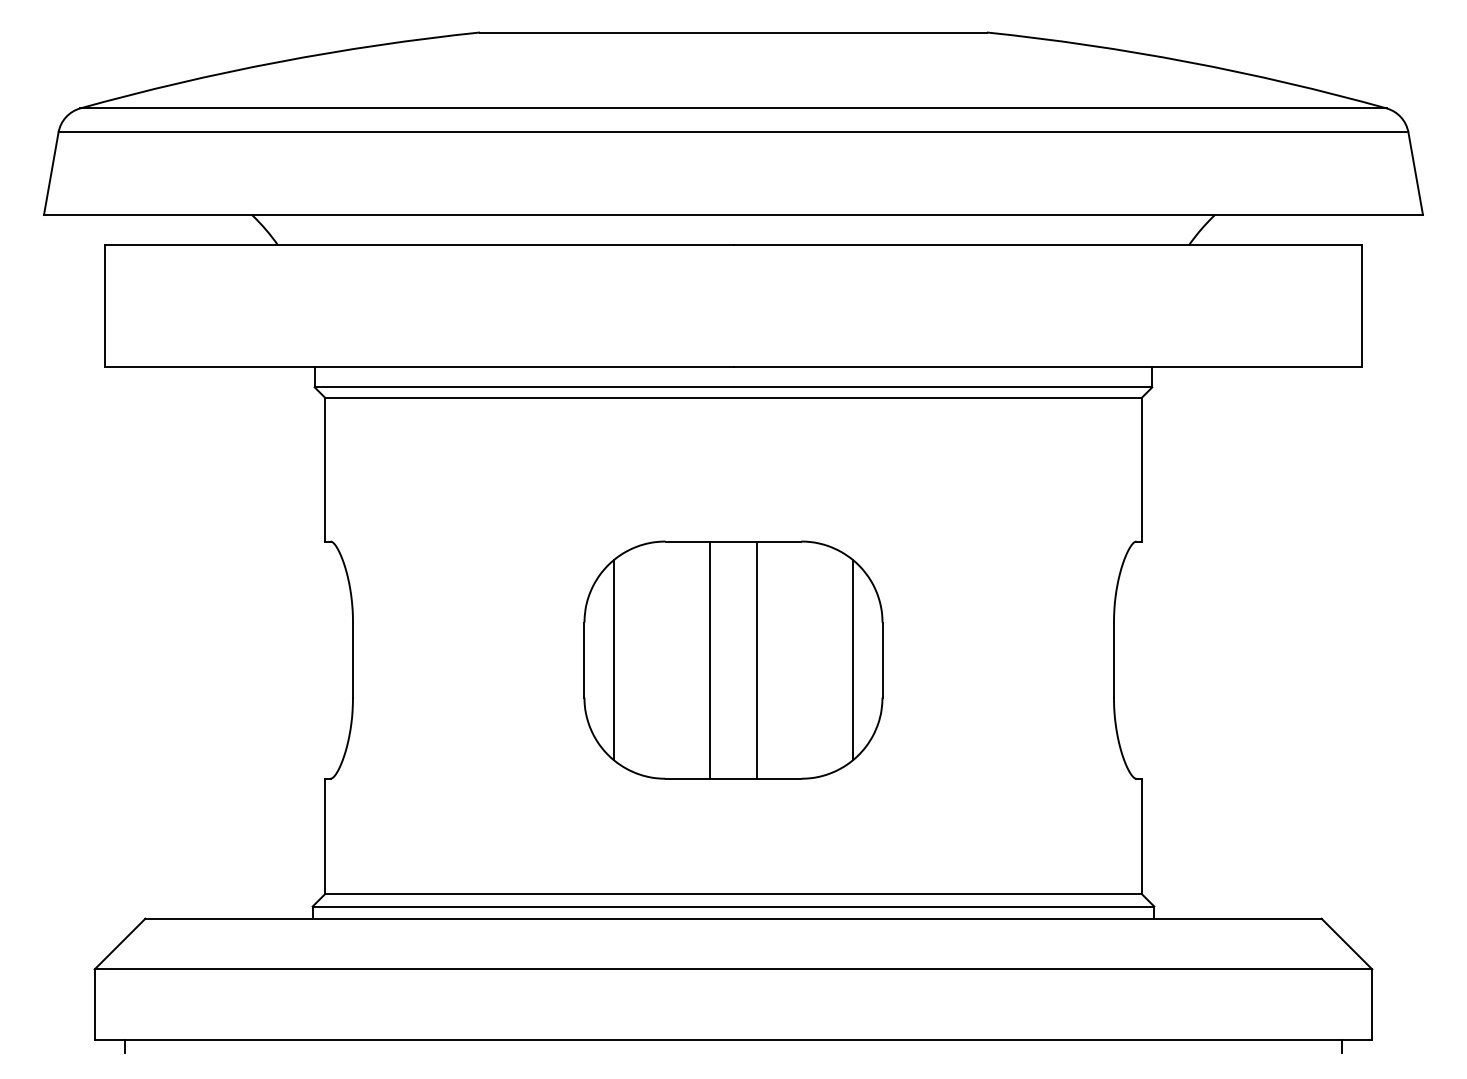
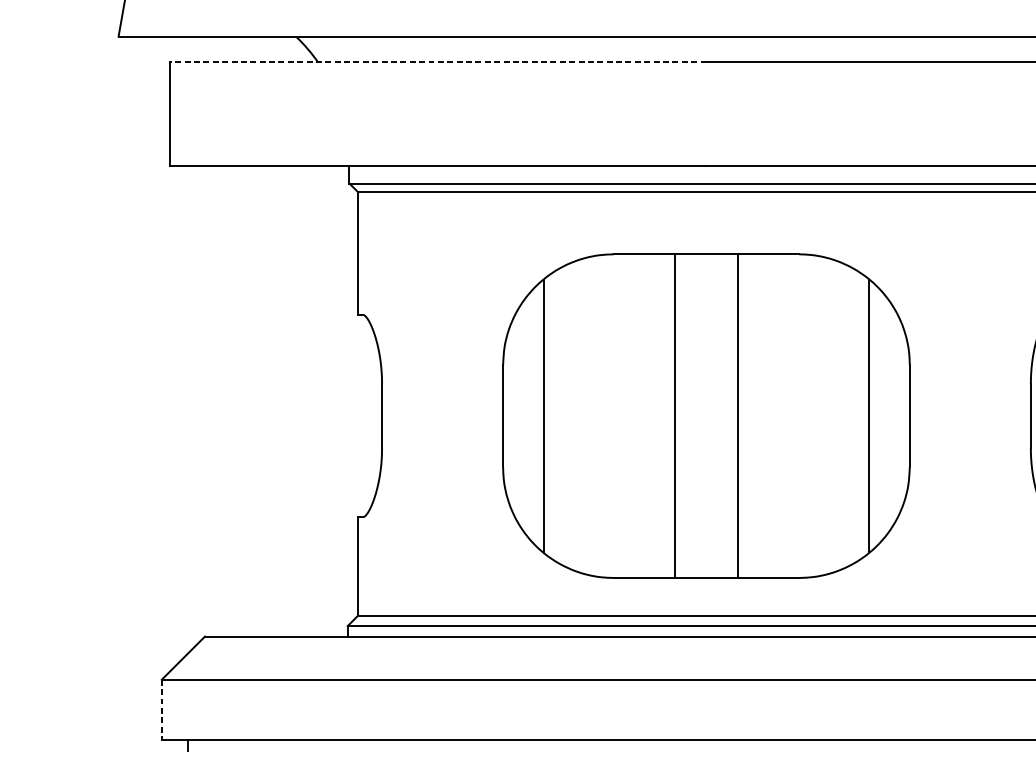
line: (418, 245) -> (437, 62), solid -> dashed
part: (733, 659) -> (706, 415), size x1.6
line: (94, 1005) -> (161, 710), solid -> dashed

